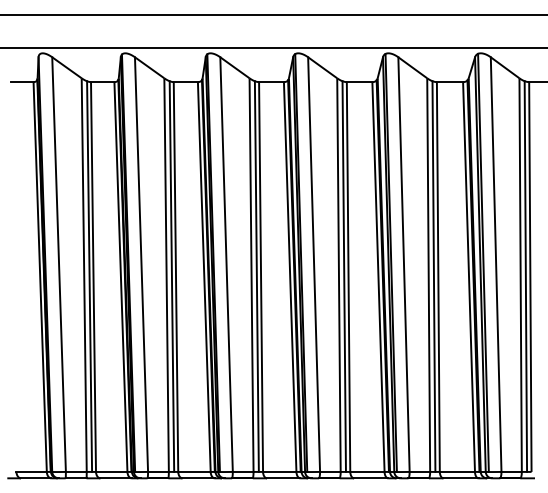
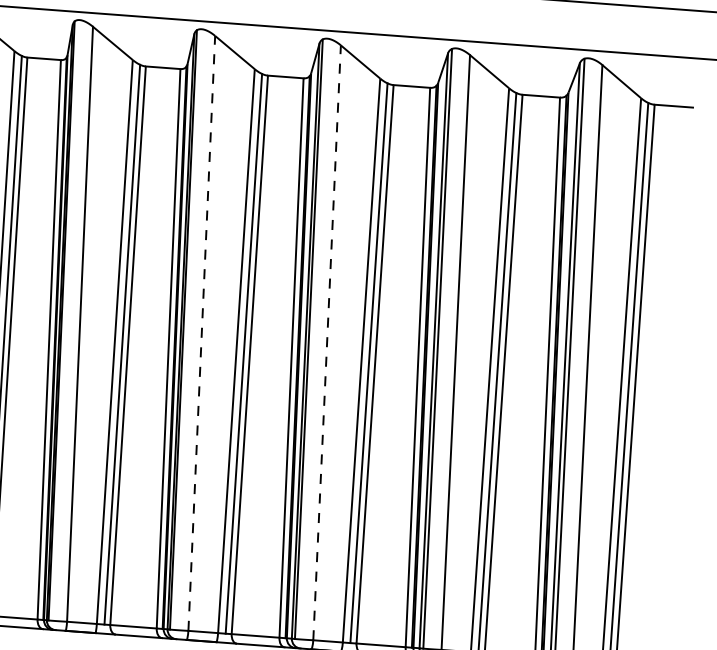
line: (226, 264) -> (201, 333), solid -> dashed
line: (314, 264) -> (327, 342), solid -> dashed

